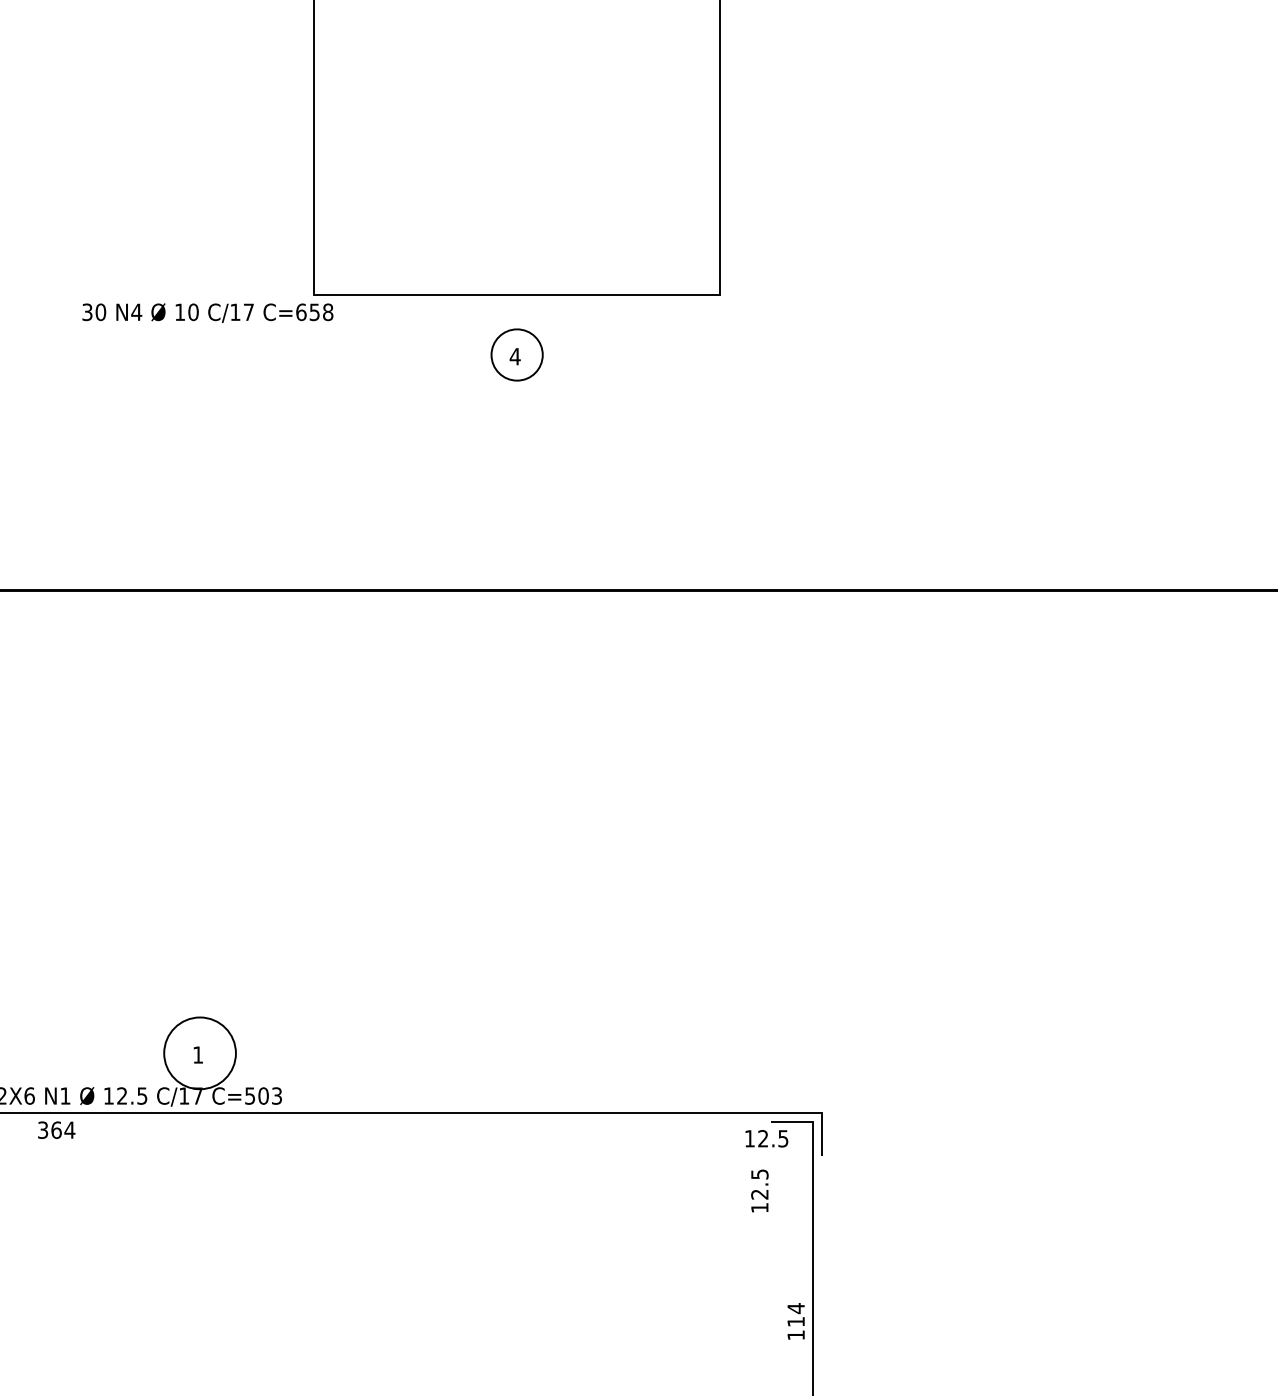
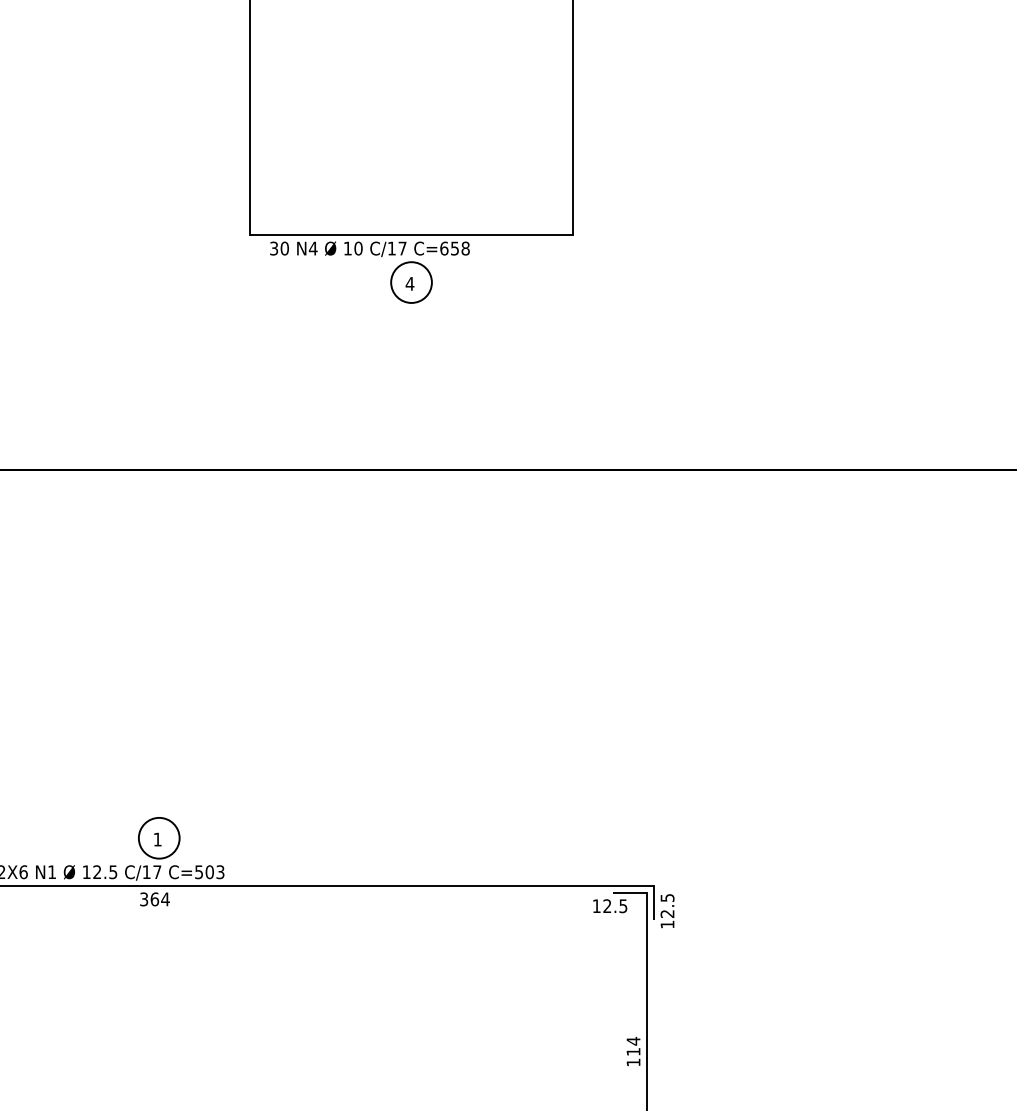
text: (207, 312) -> (369, 248), moved
circle: (199, 1052) -> (158, 837), size x0.71
text: (56, 1129) -> (154, 898), moved
text: (759, 1190) -> (667, 910), moved

